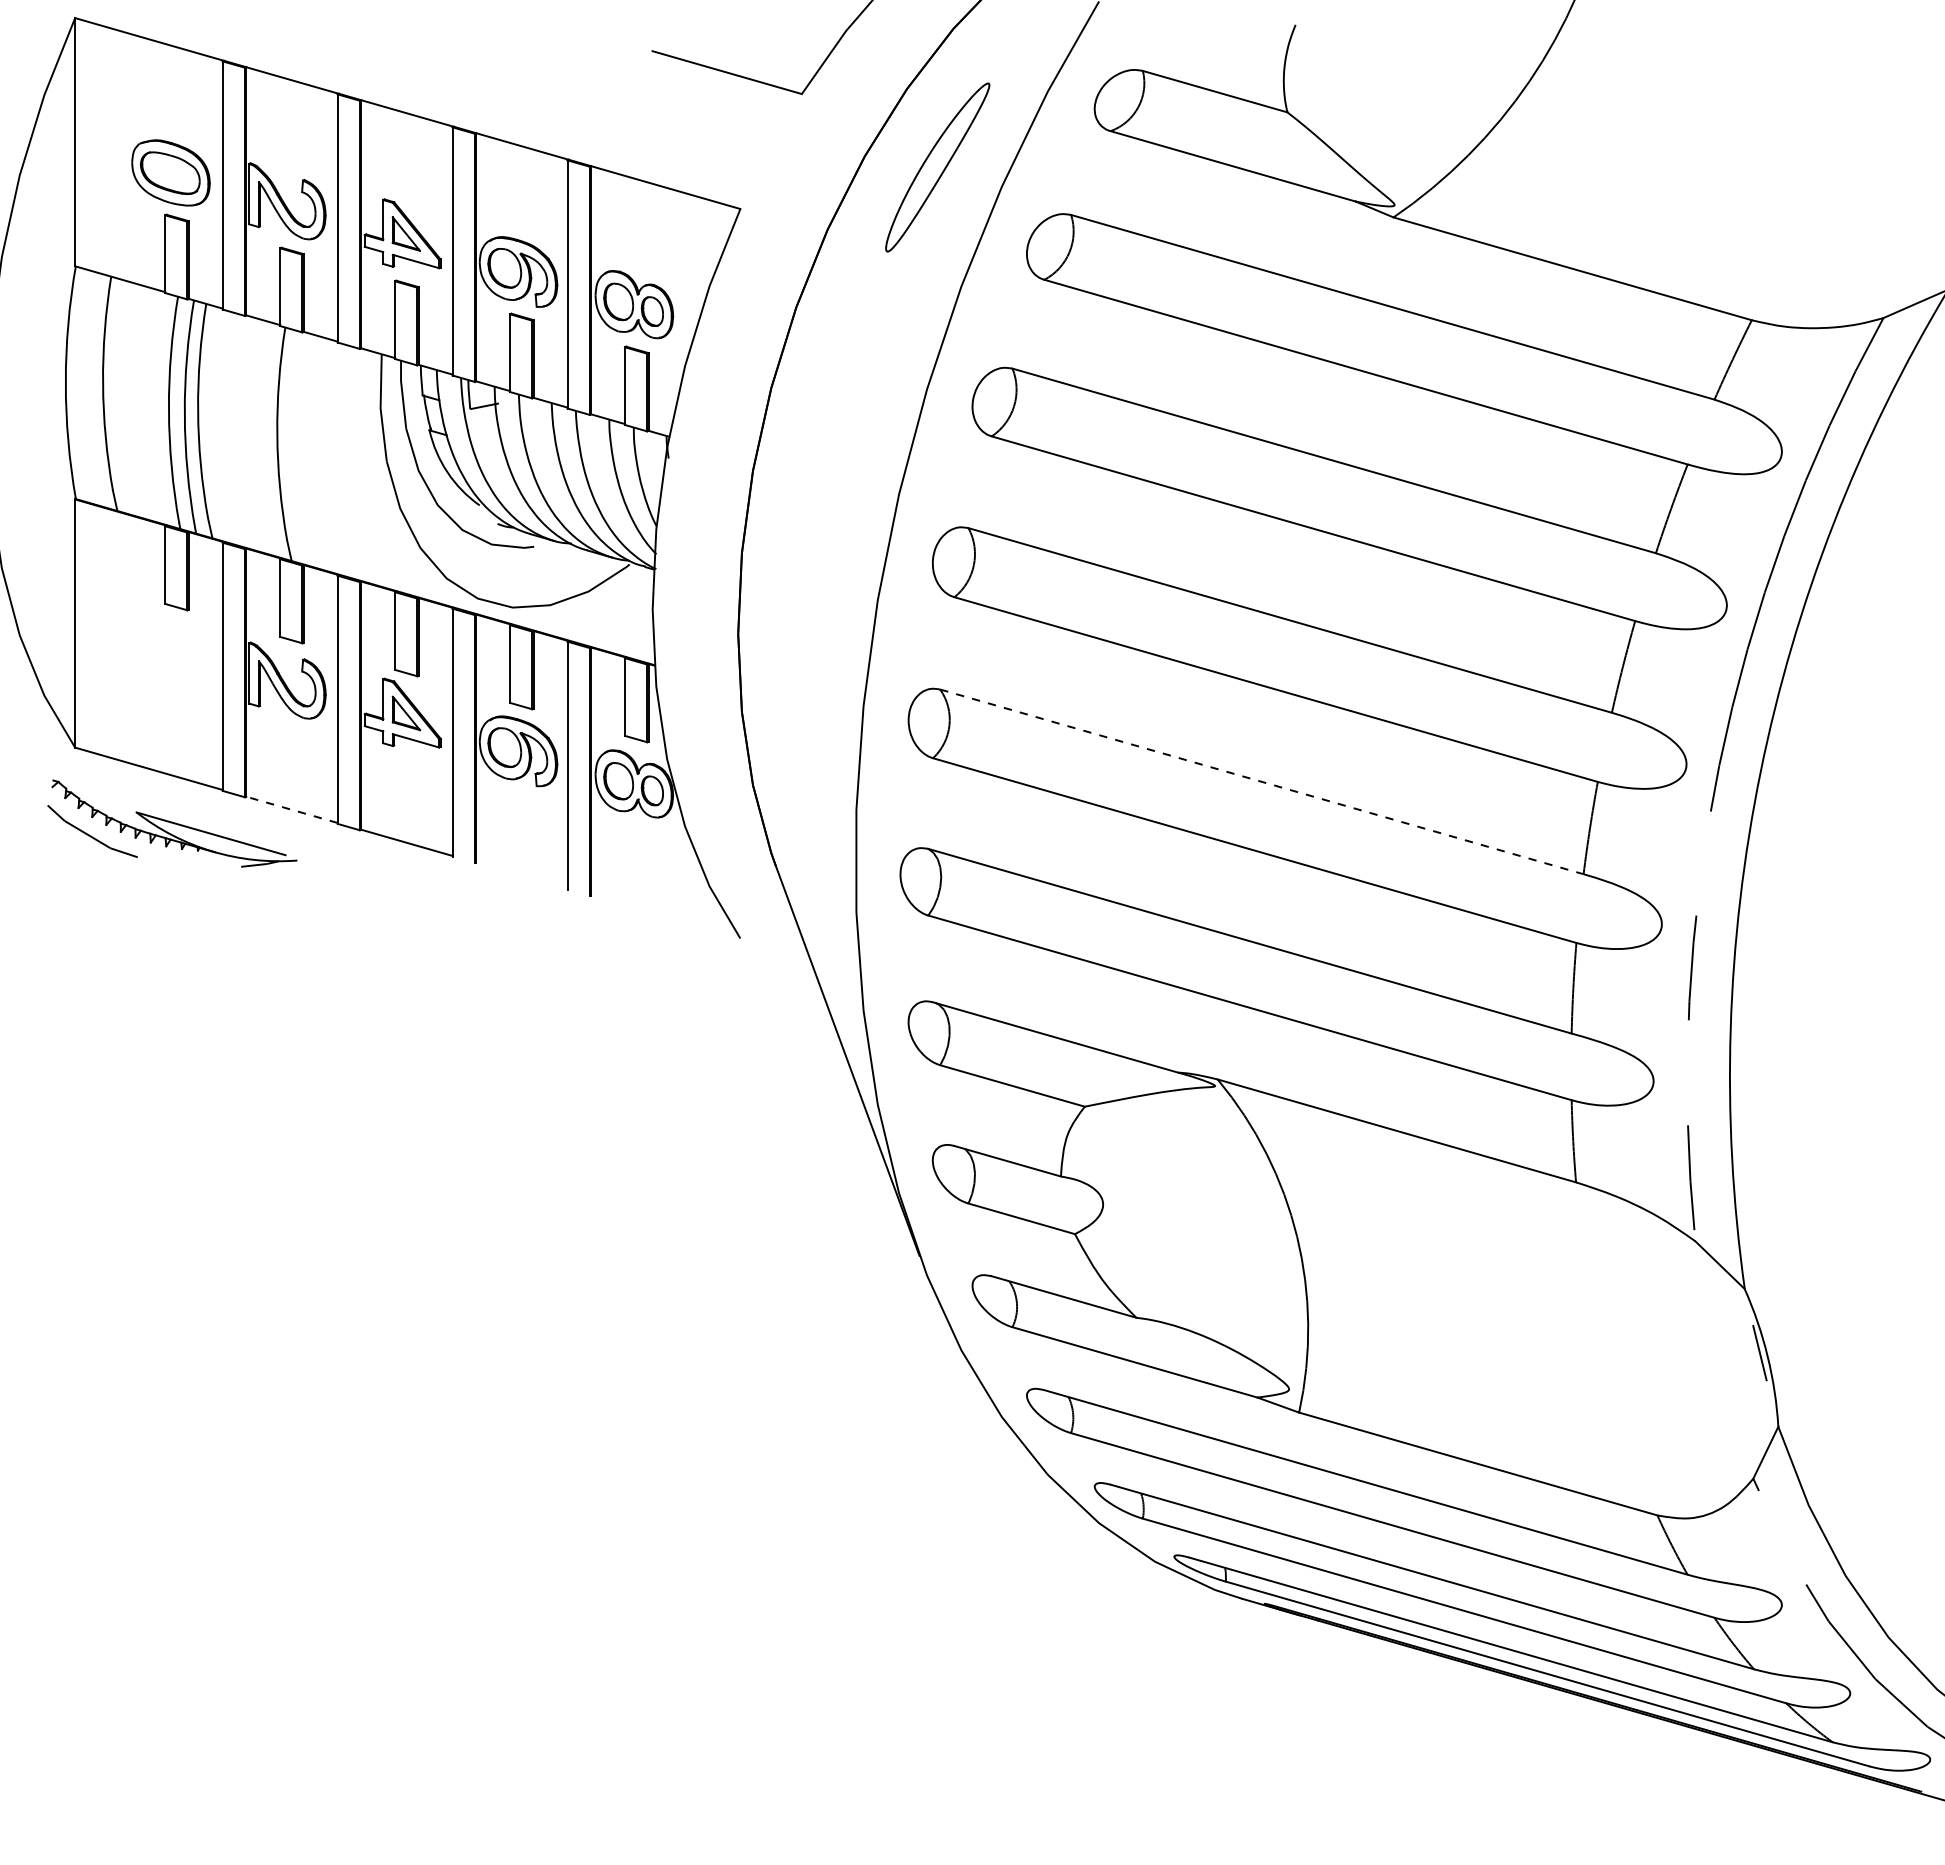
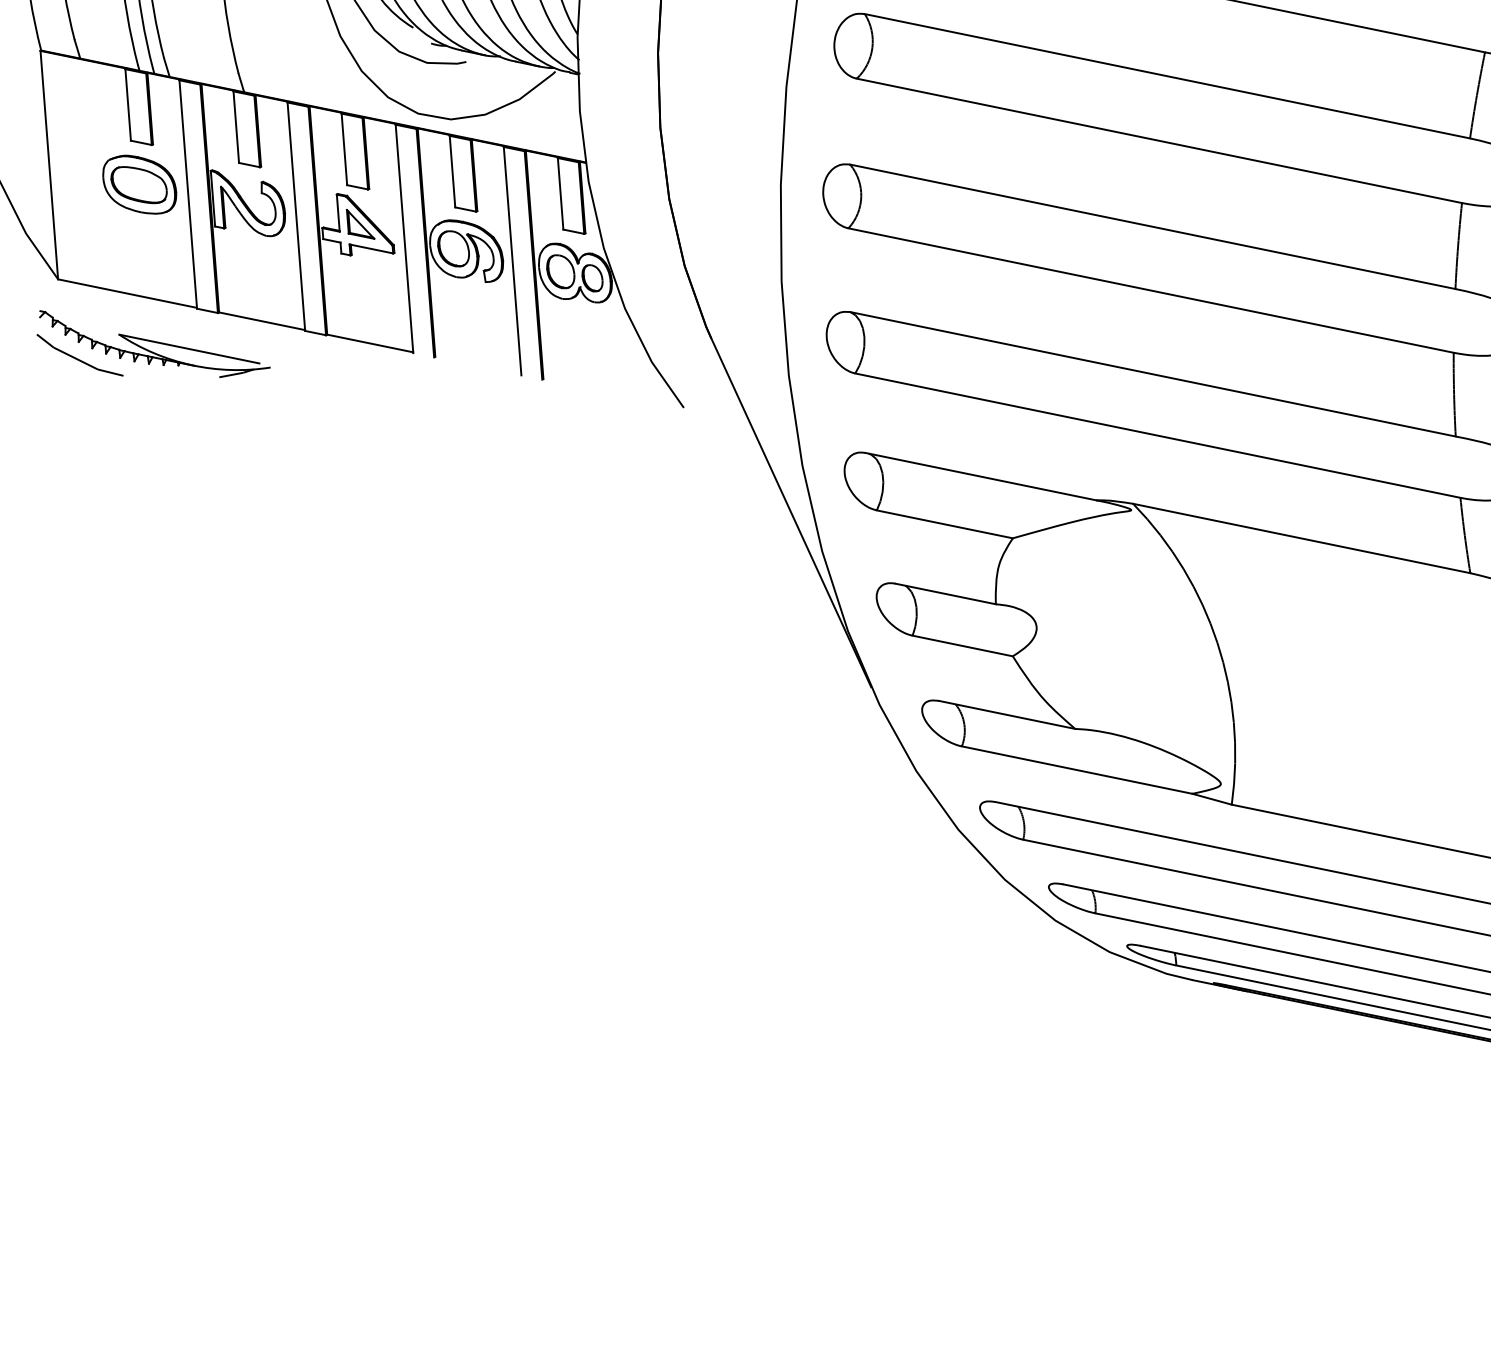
part: (170, 651) -> (139, 184), added
line: (1261, 781) -> (1152, 226), dashed -> solid
line: (291, 809) -> (261, 320), dashed -> solid

